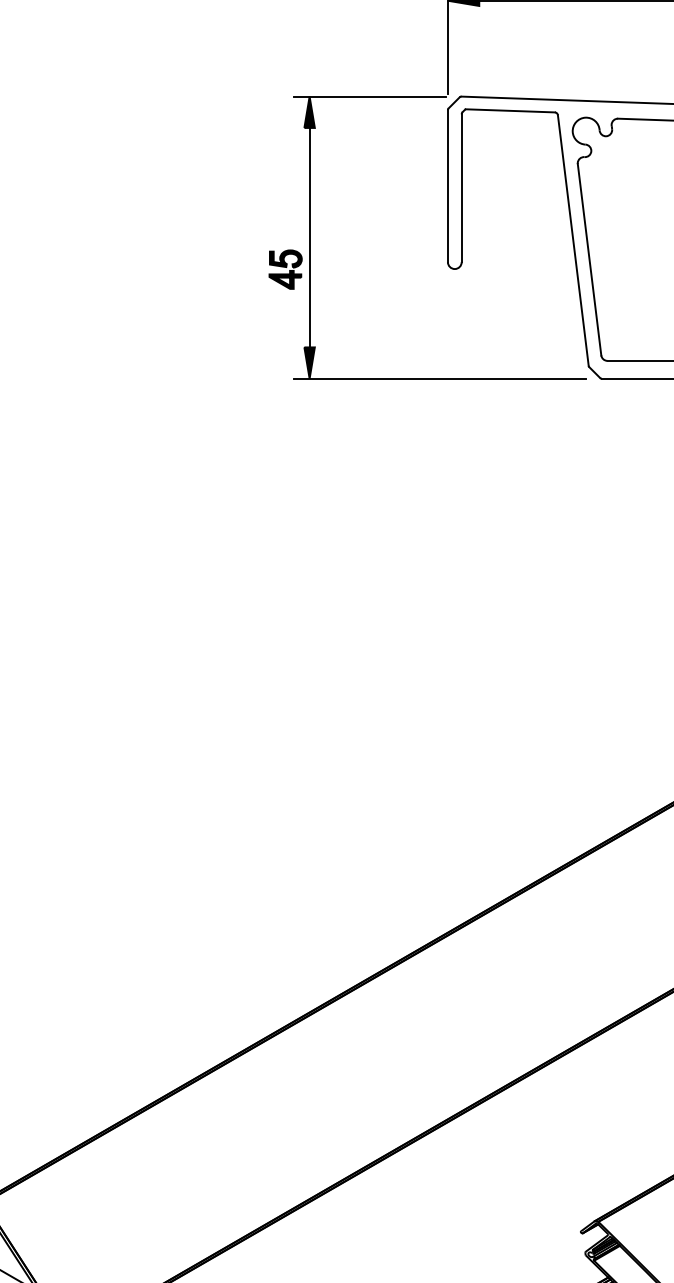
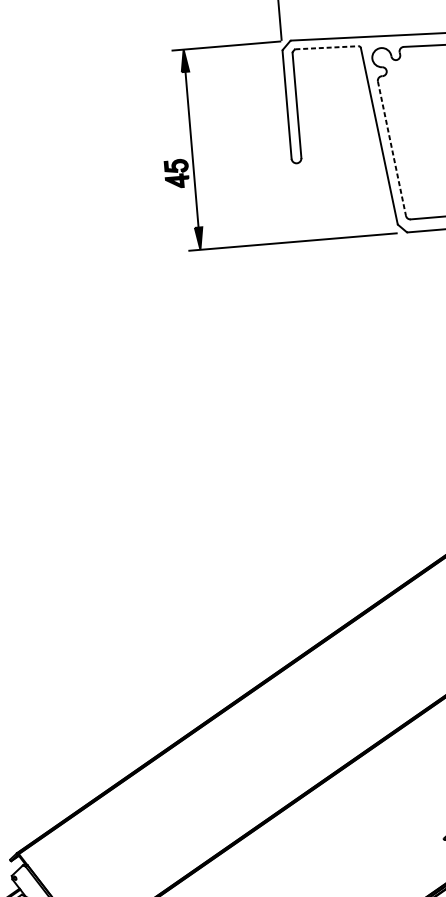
line: (510, 110) -> (326, 47), solid -> dashed
line: (589, 260) -> (391, 149), solid -> dashed

